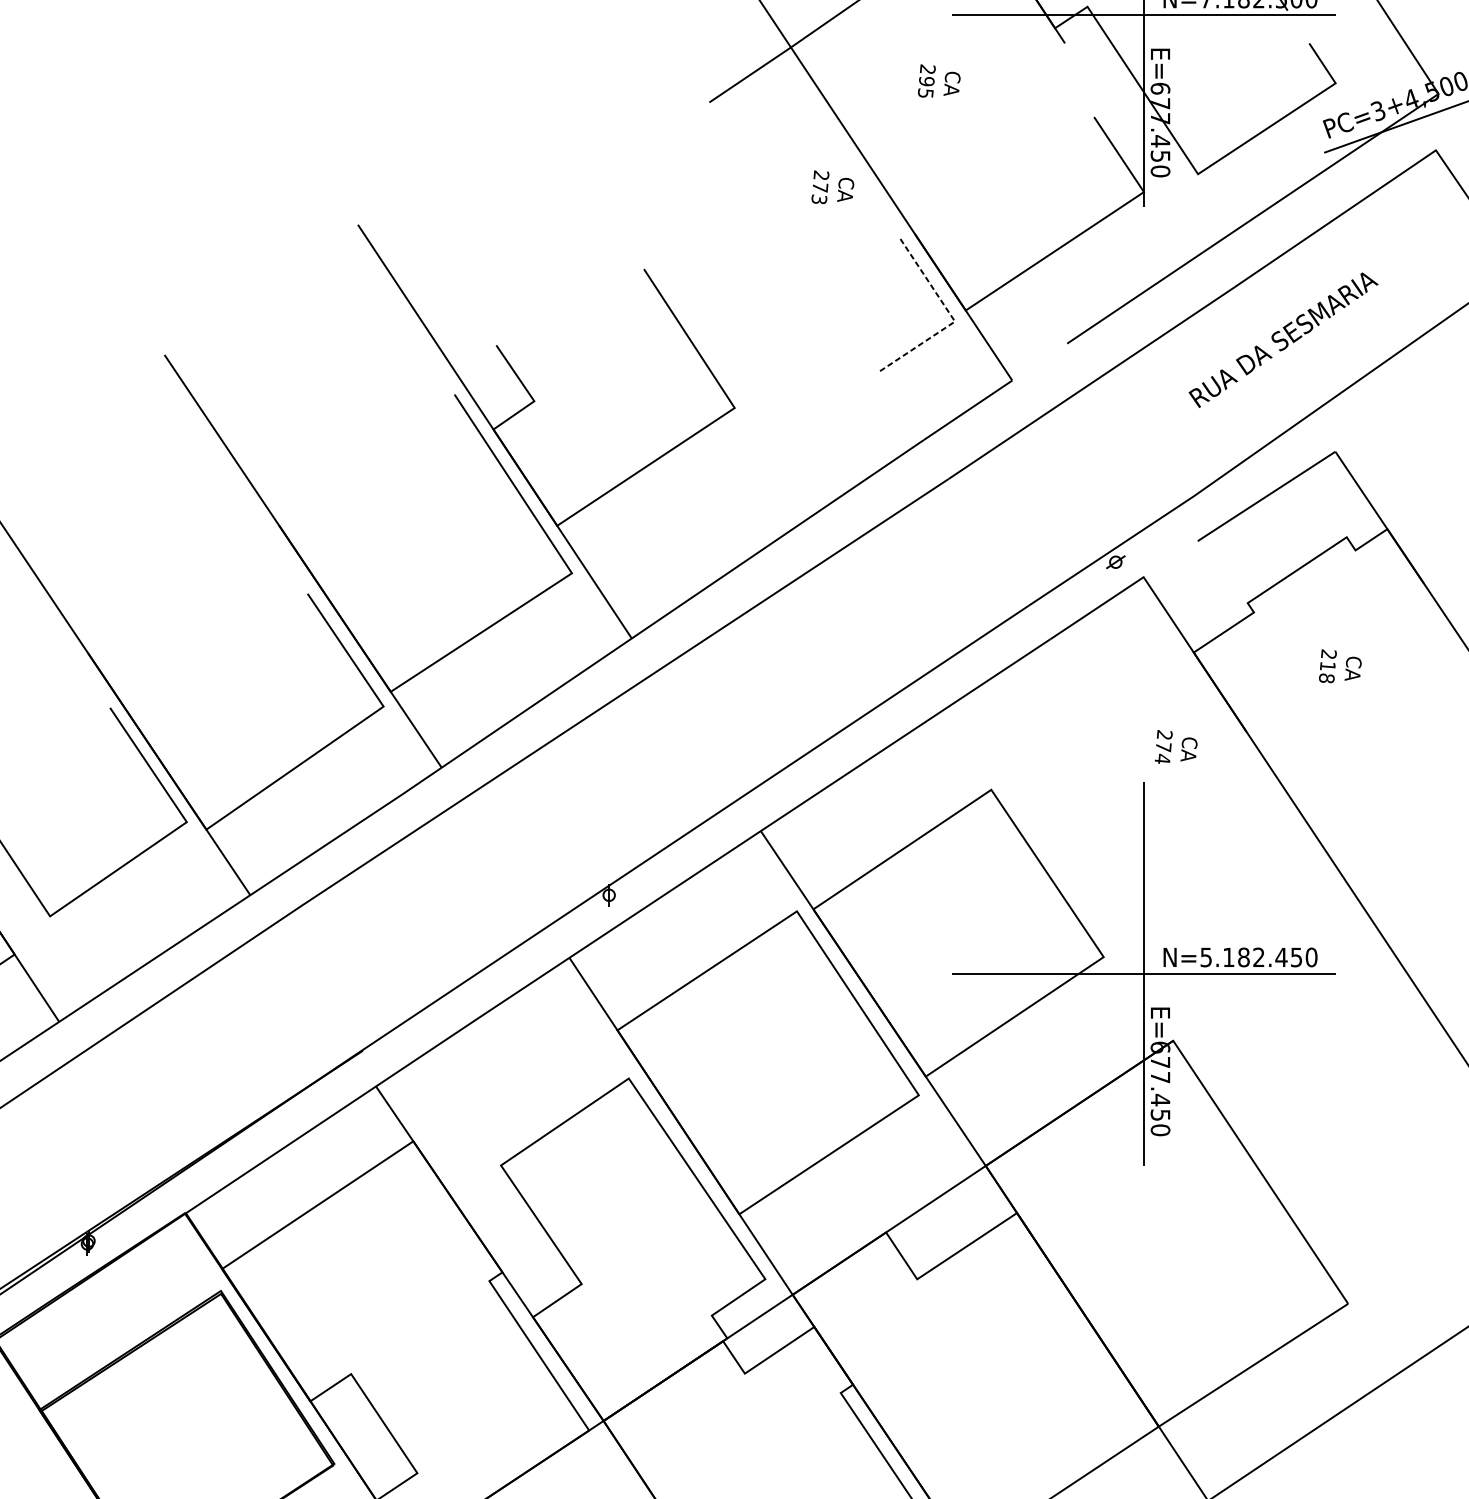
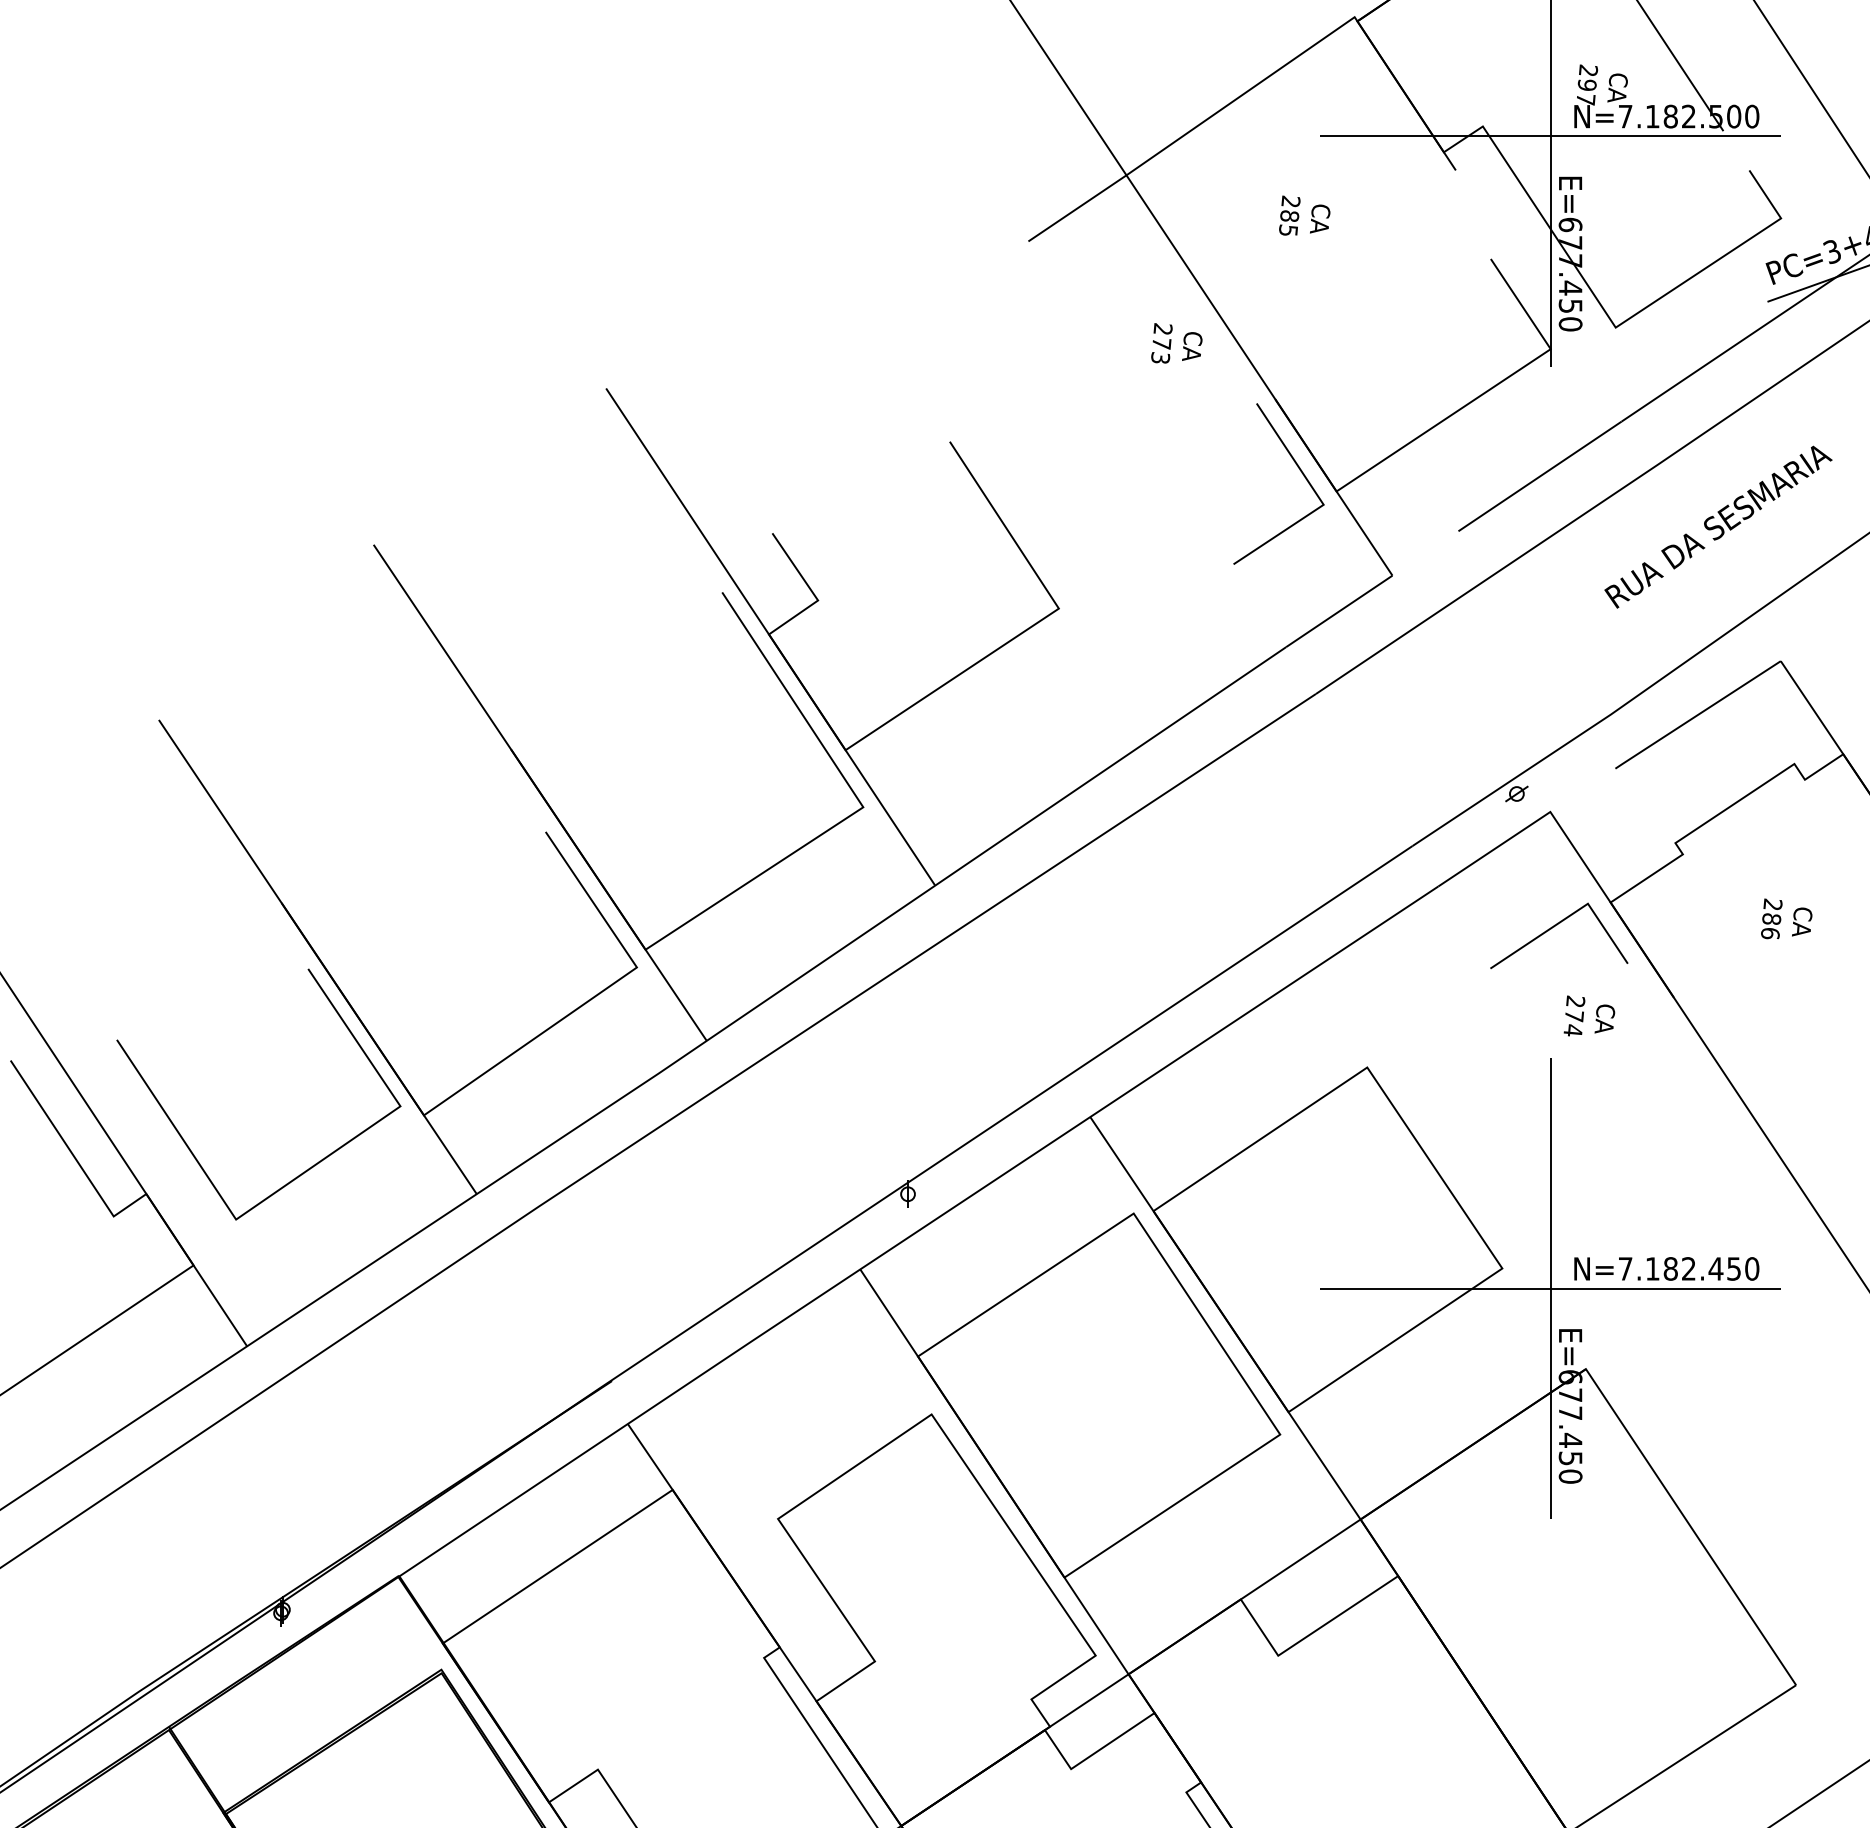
text: (926, 80) -> (1289, 215), 295 -> 285
line: (952, 317) -> (1320, 499), dashed -> solid
text: (1327, 672) -> (1771, 926), 218 -> 286
line: (1147, 673) -> (1554, 927), added
text: (1206, 957) -> (1625, 1268), N=5.182.450 -> N=7.182.450

